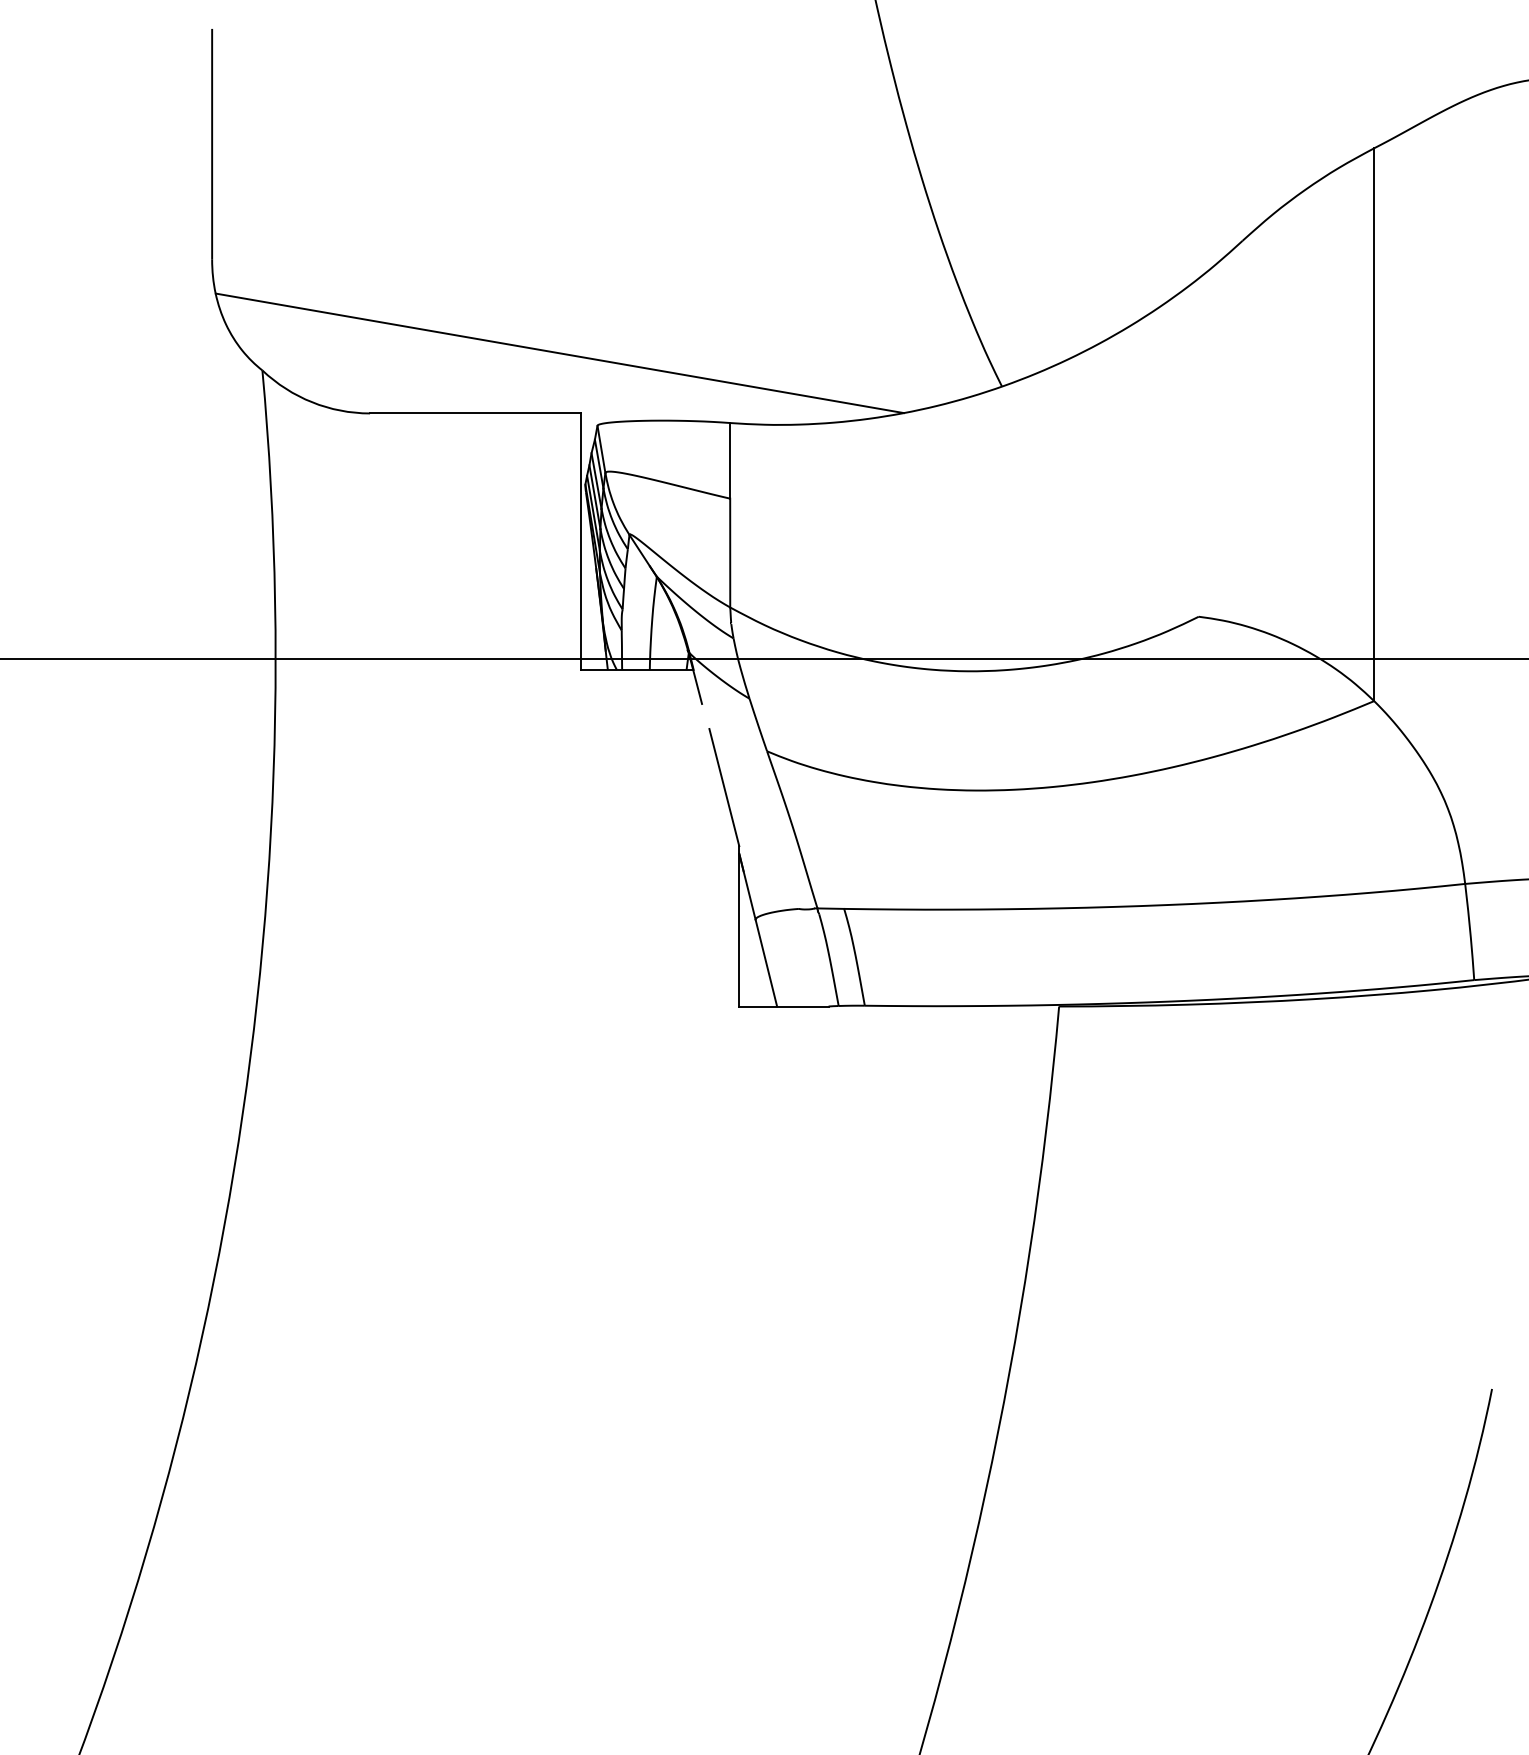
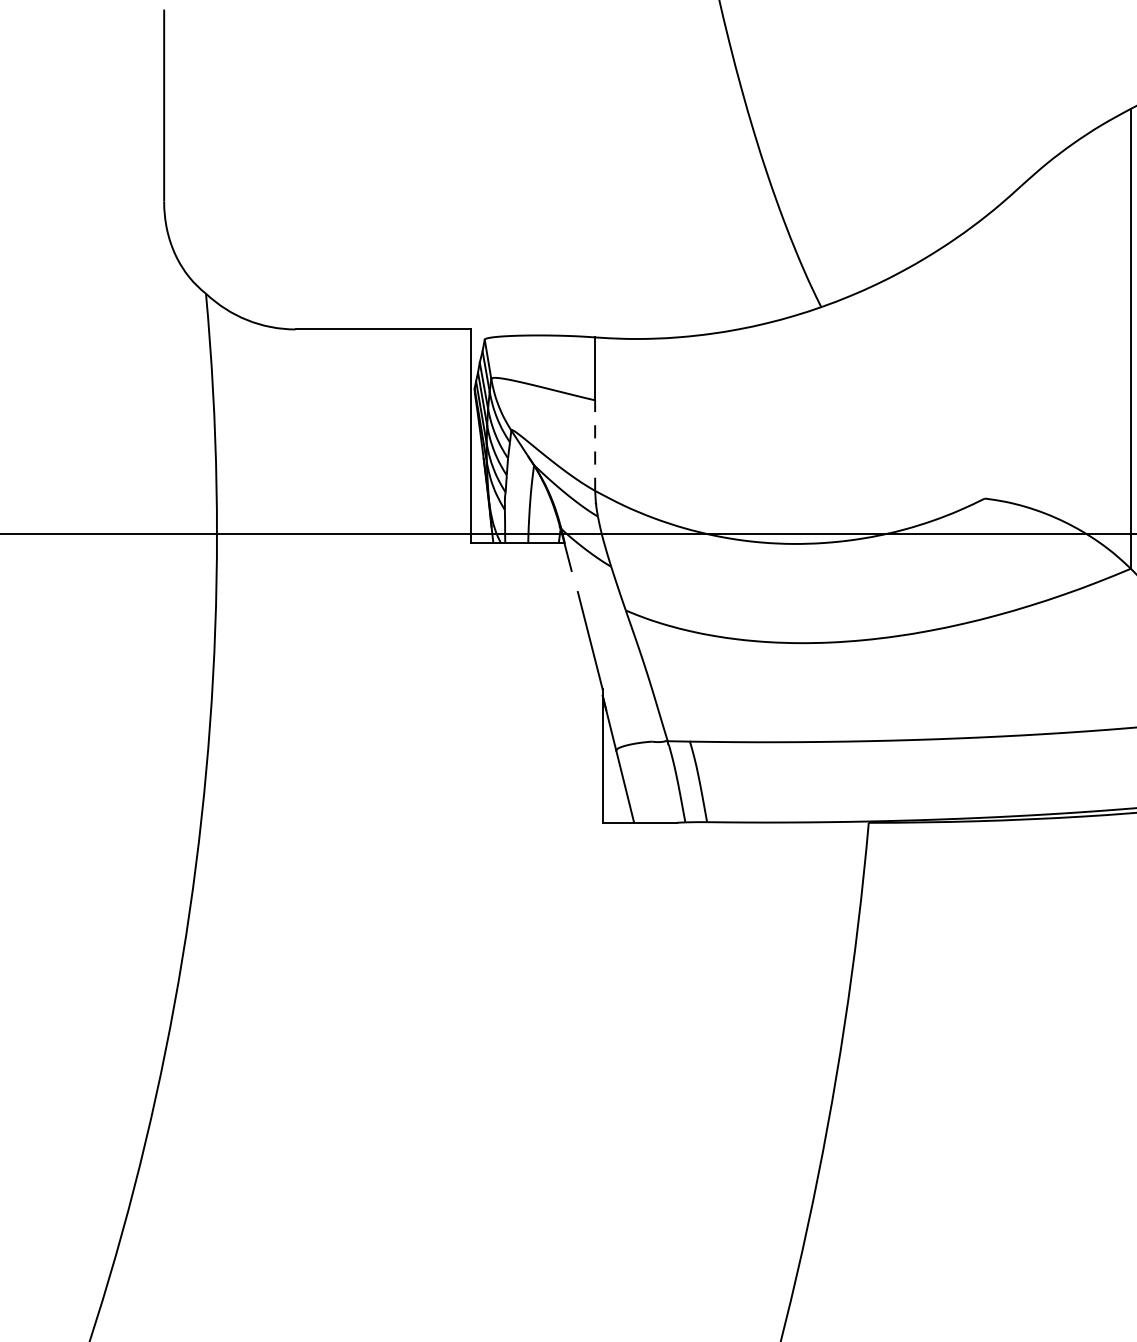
line: (559, 353) -> (453, 279), removed
line: (730, 552) -> (595, 445), solid -> dashed

